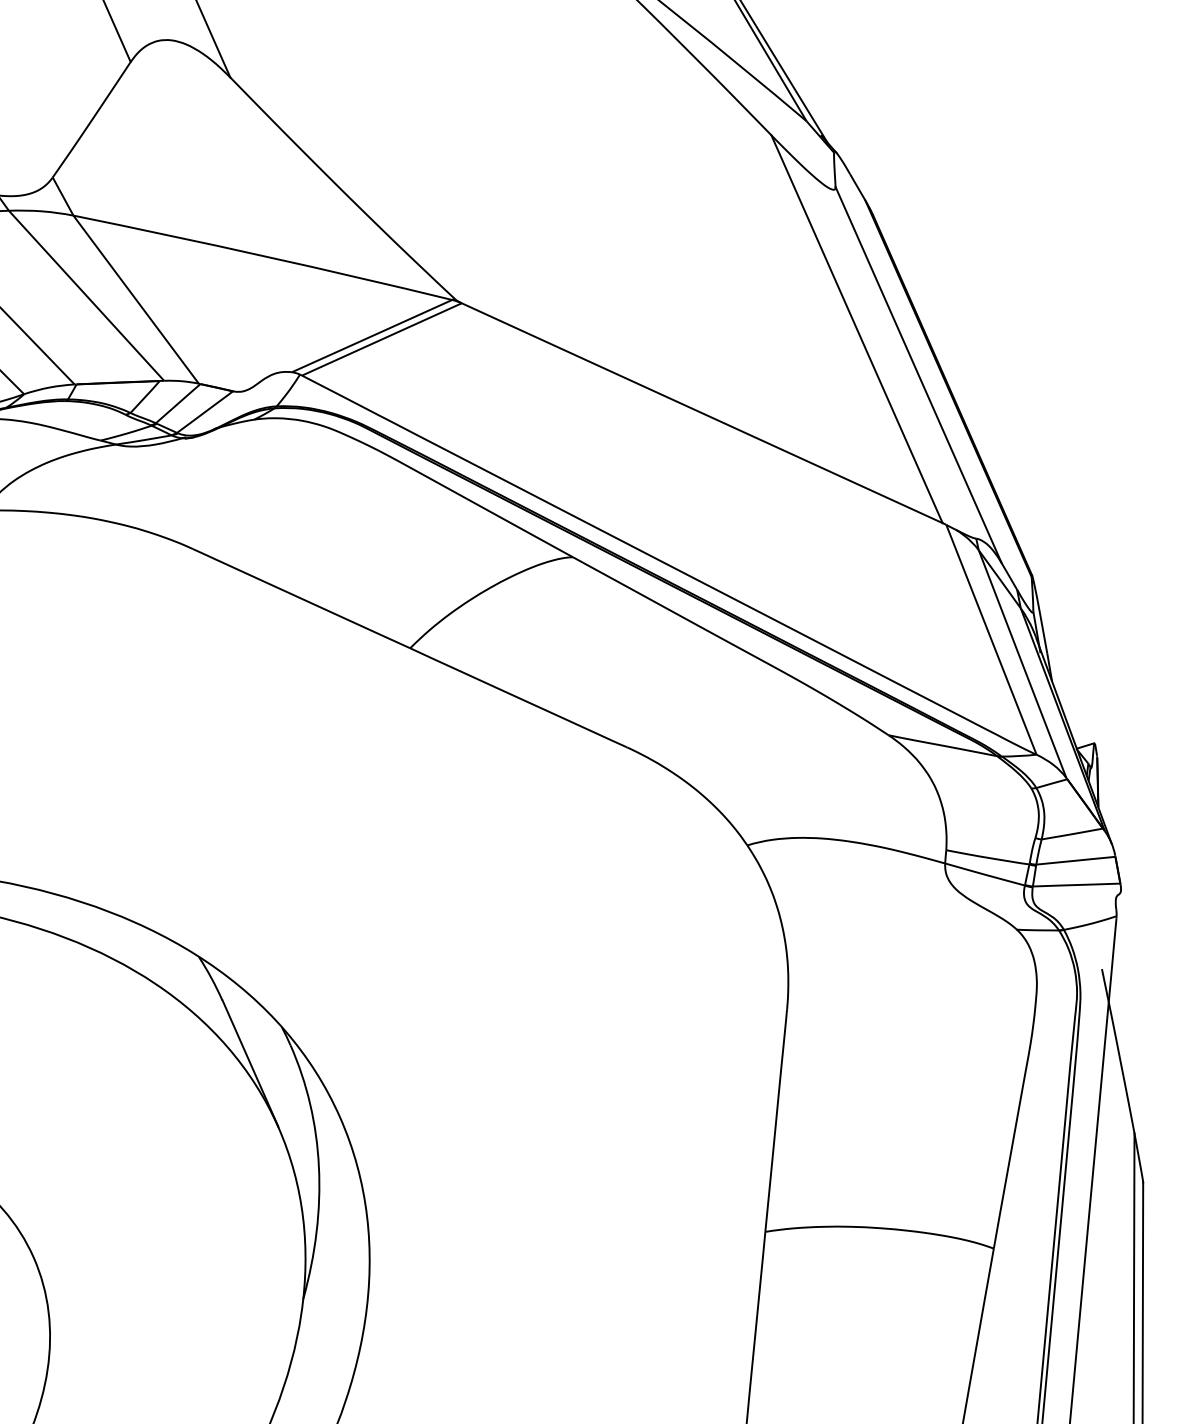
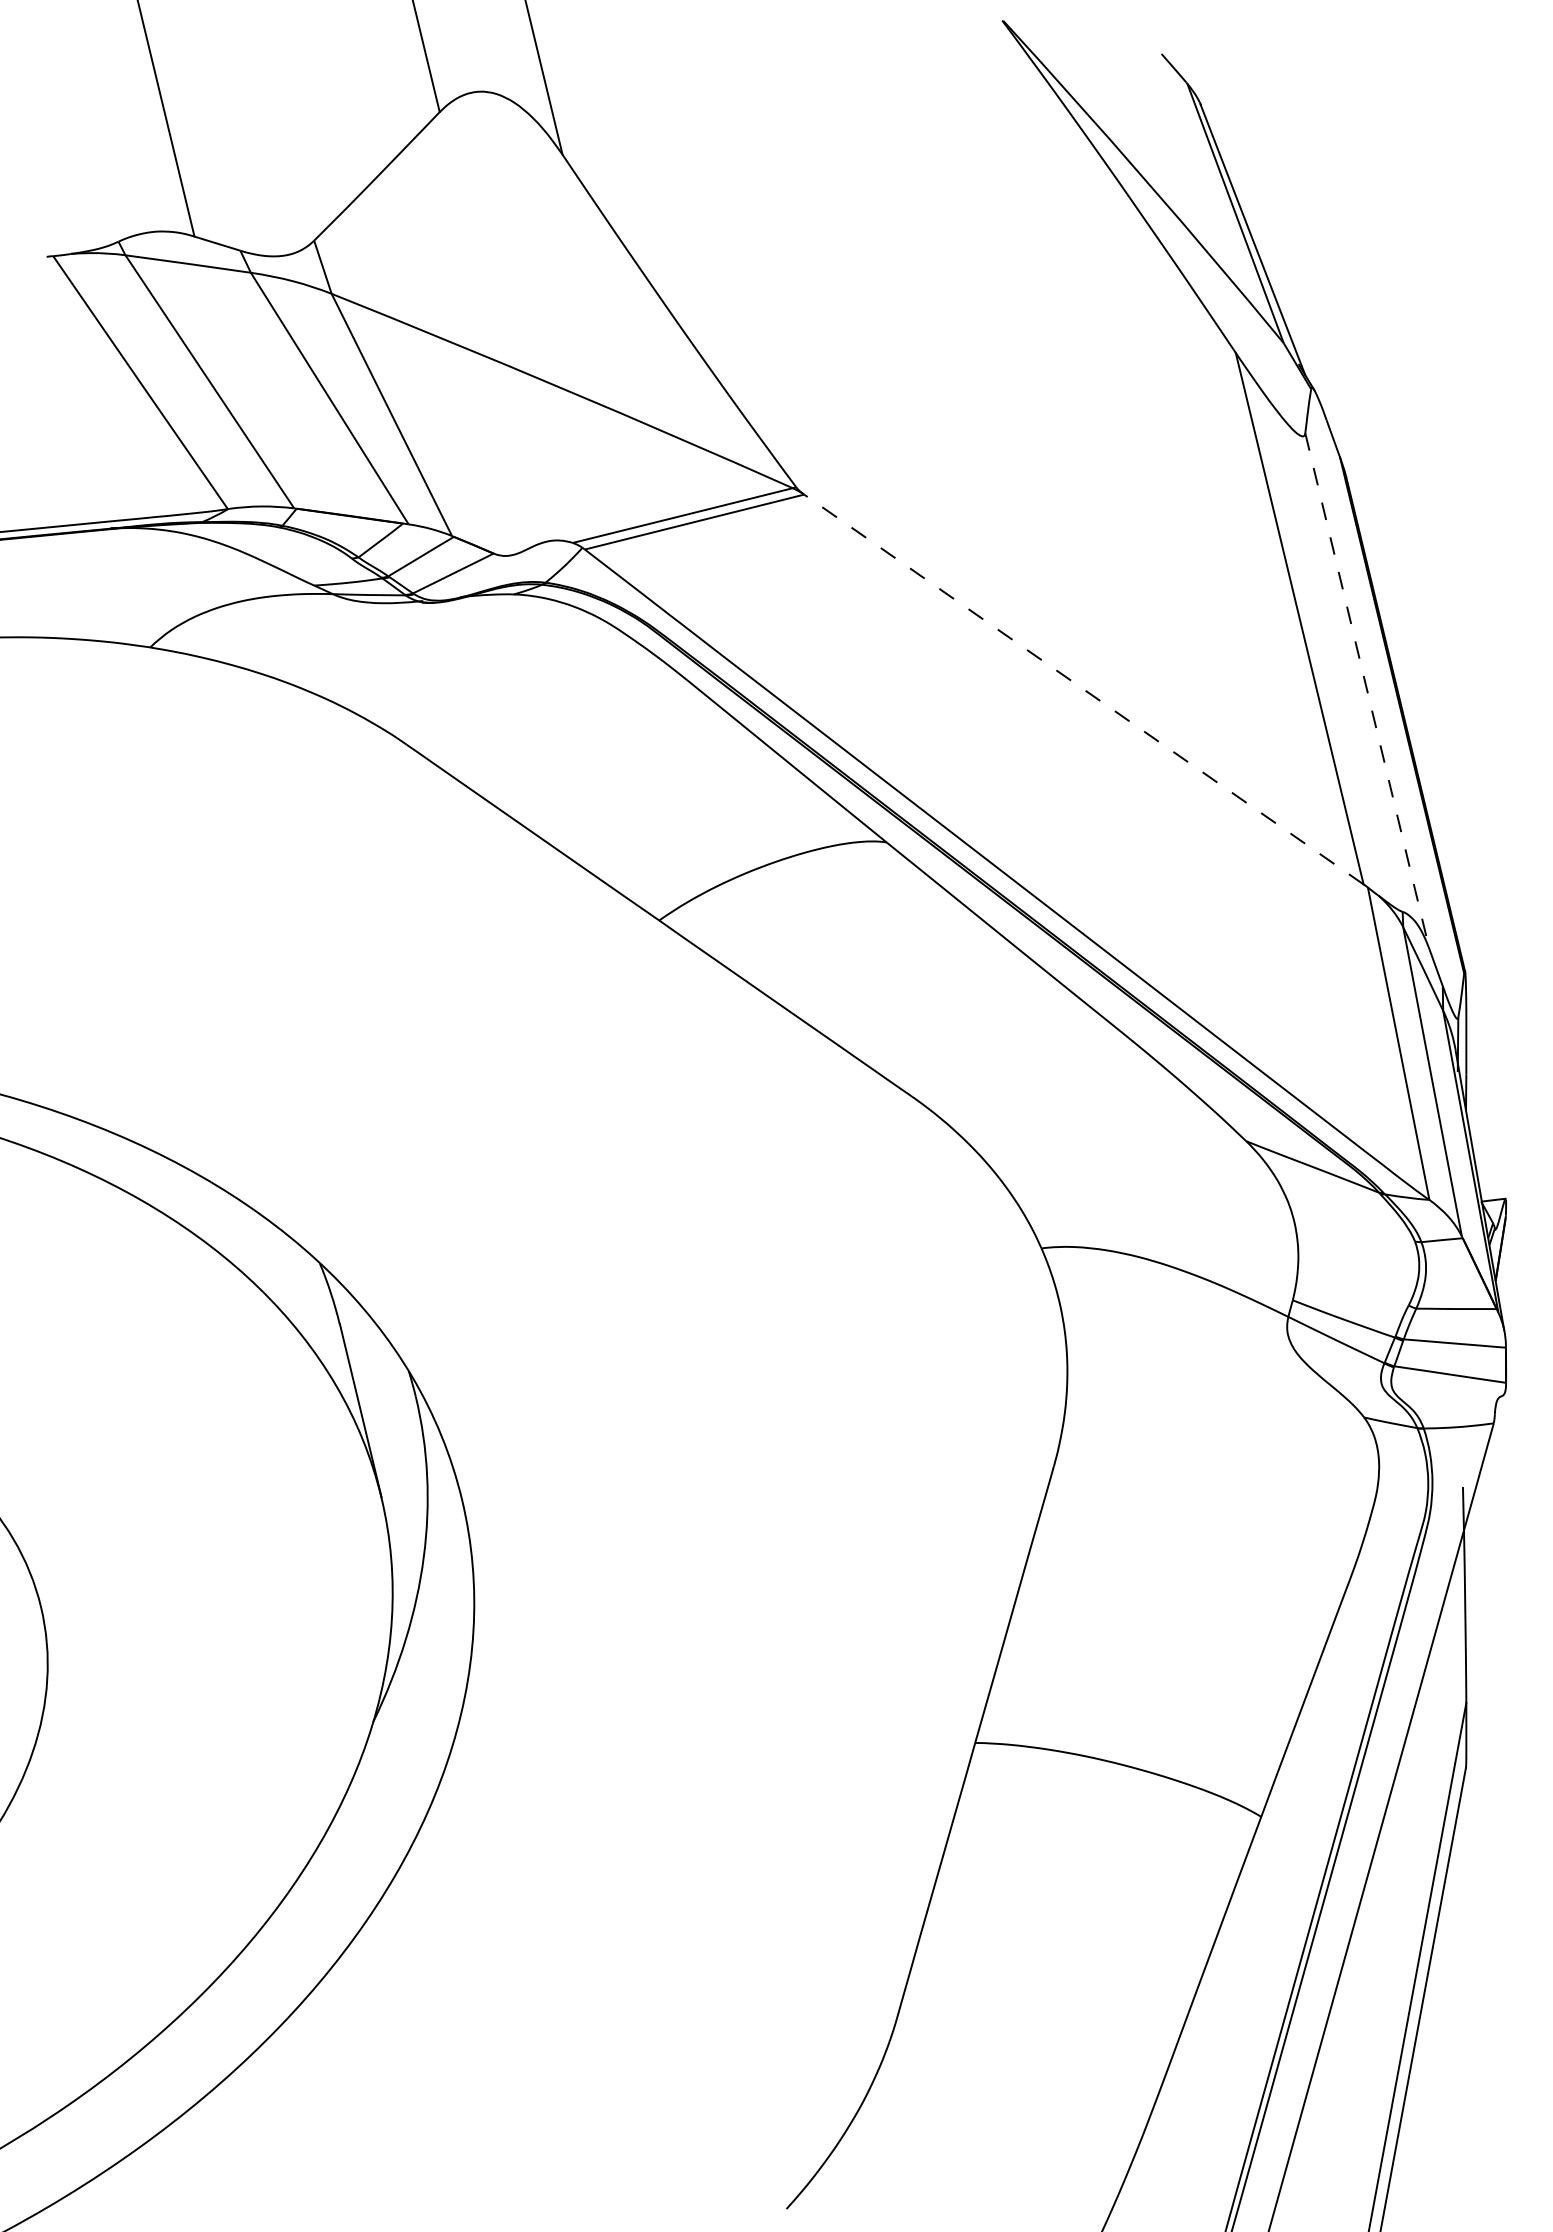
line: (918, 375) -> (1367, 691), solid -> dashed
line: (701, 413) -> (1083, 689), solid -> dashed

